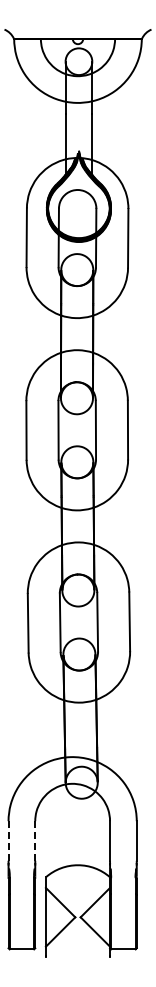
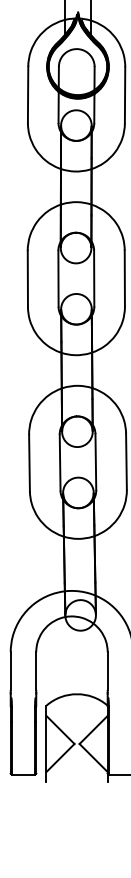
line: (8, 840) -> (10, 670), dashed -> solid
line: (35, 840) -> (36, 670), dashed -> solid

